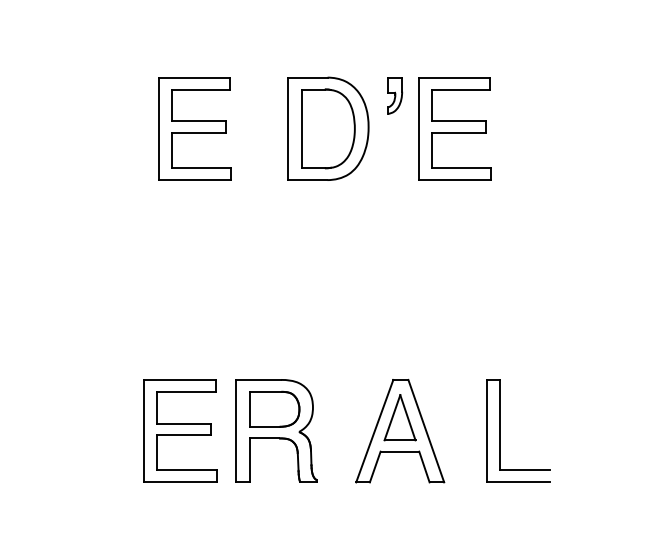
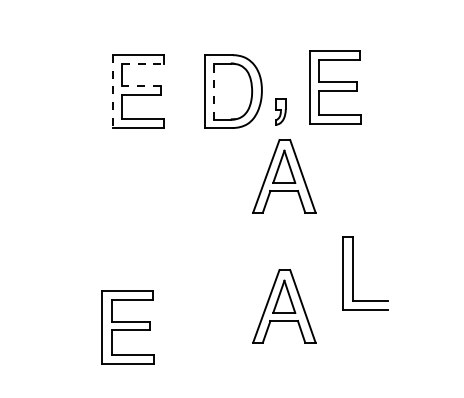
line: (200, 90) -> (142, 64), solid -> dashed
part: (394, 94) -> (280, 111), moved
line: (197, 121) -> (140, 86), solid -> dashed
line: (301, 128) -> (214, 91), solid -> dashed
part: (455, 128) -> (335, 87), moved
line: (158, 130) -> (112, 92), solid -> dashed
part: (400, 248) -> (284, 176), added
part: (179, 431) -> (127, 327), moved
part: (276, 431) -> (196, 306), removed
part: (501, 431) -> (353, 273), moved

